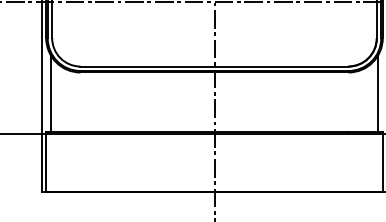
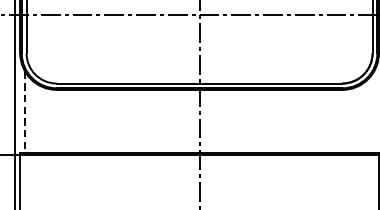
line: (378, 93) -> (374, 112), removed
line: (50, 94) -> (24, 113), solid -> dashed

